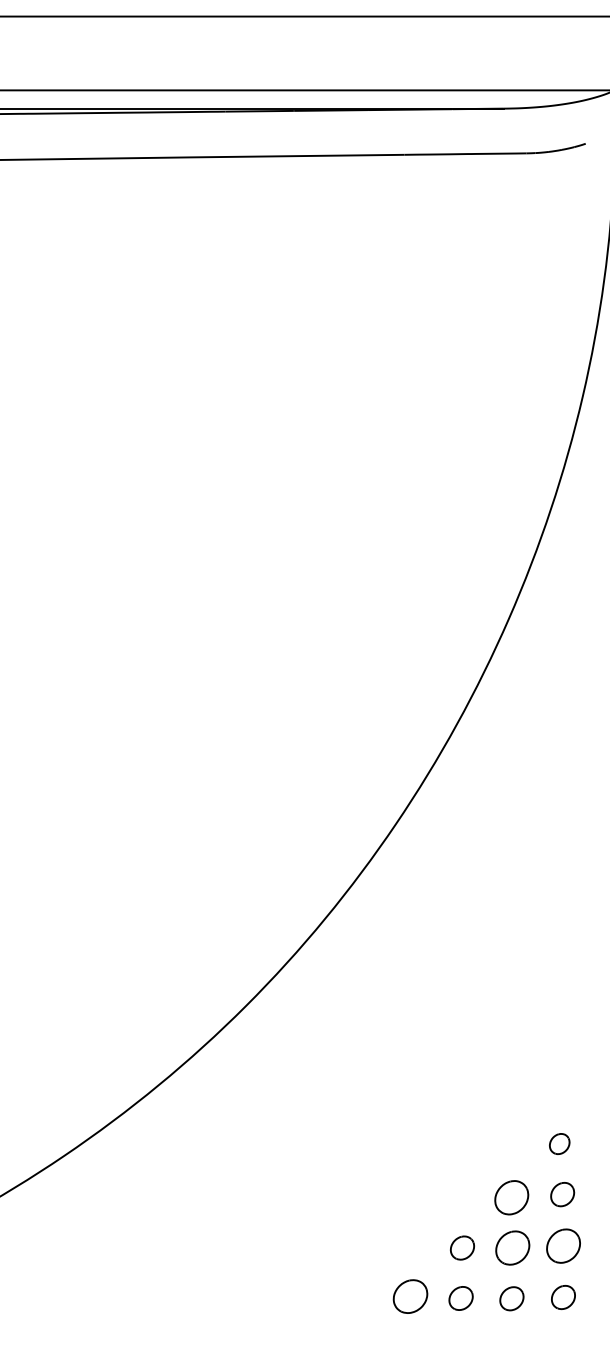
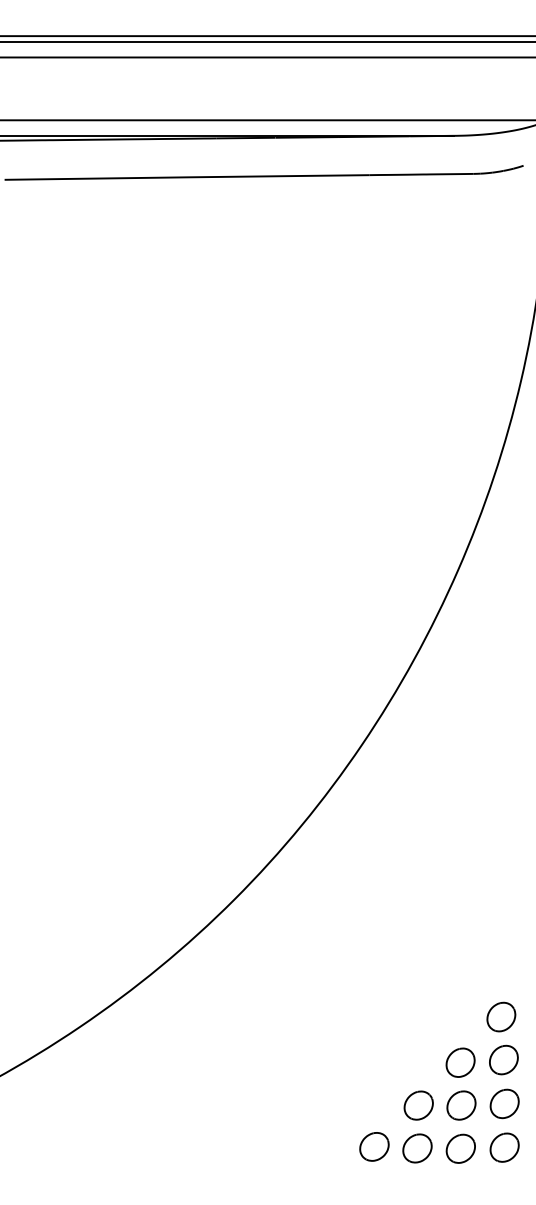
part: (559, 1143) -> (501, 1016), size x1.67
part: (562, 1193) -> (503, 1059), size x1.43
part: (462, 1247) -> (418, 1105), size x1.43
part: (563, 1297) -> (504, 1147), size x1.43
part: (461, 1298) -> (417, 1148), size x1.43
part: (511, 1298) -> (460, 1148), size x1.43

